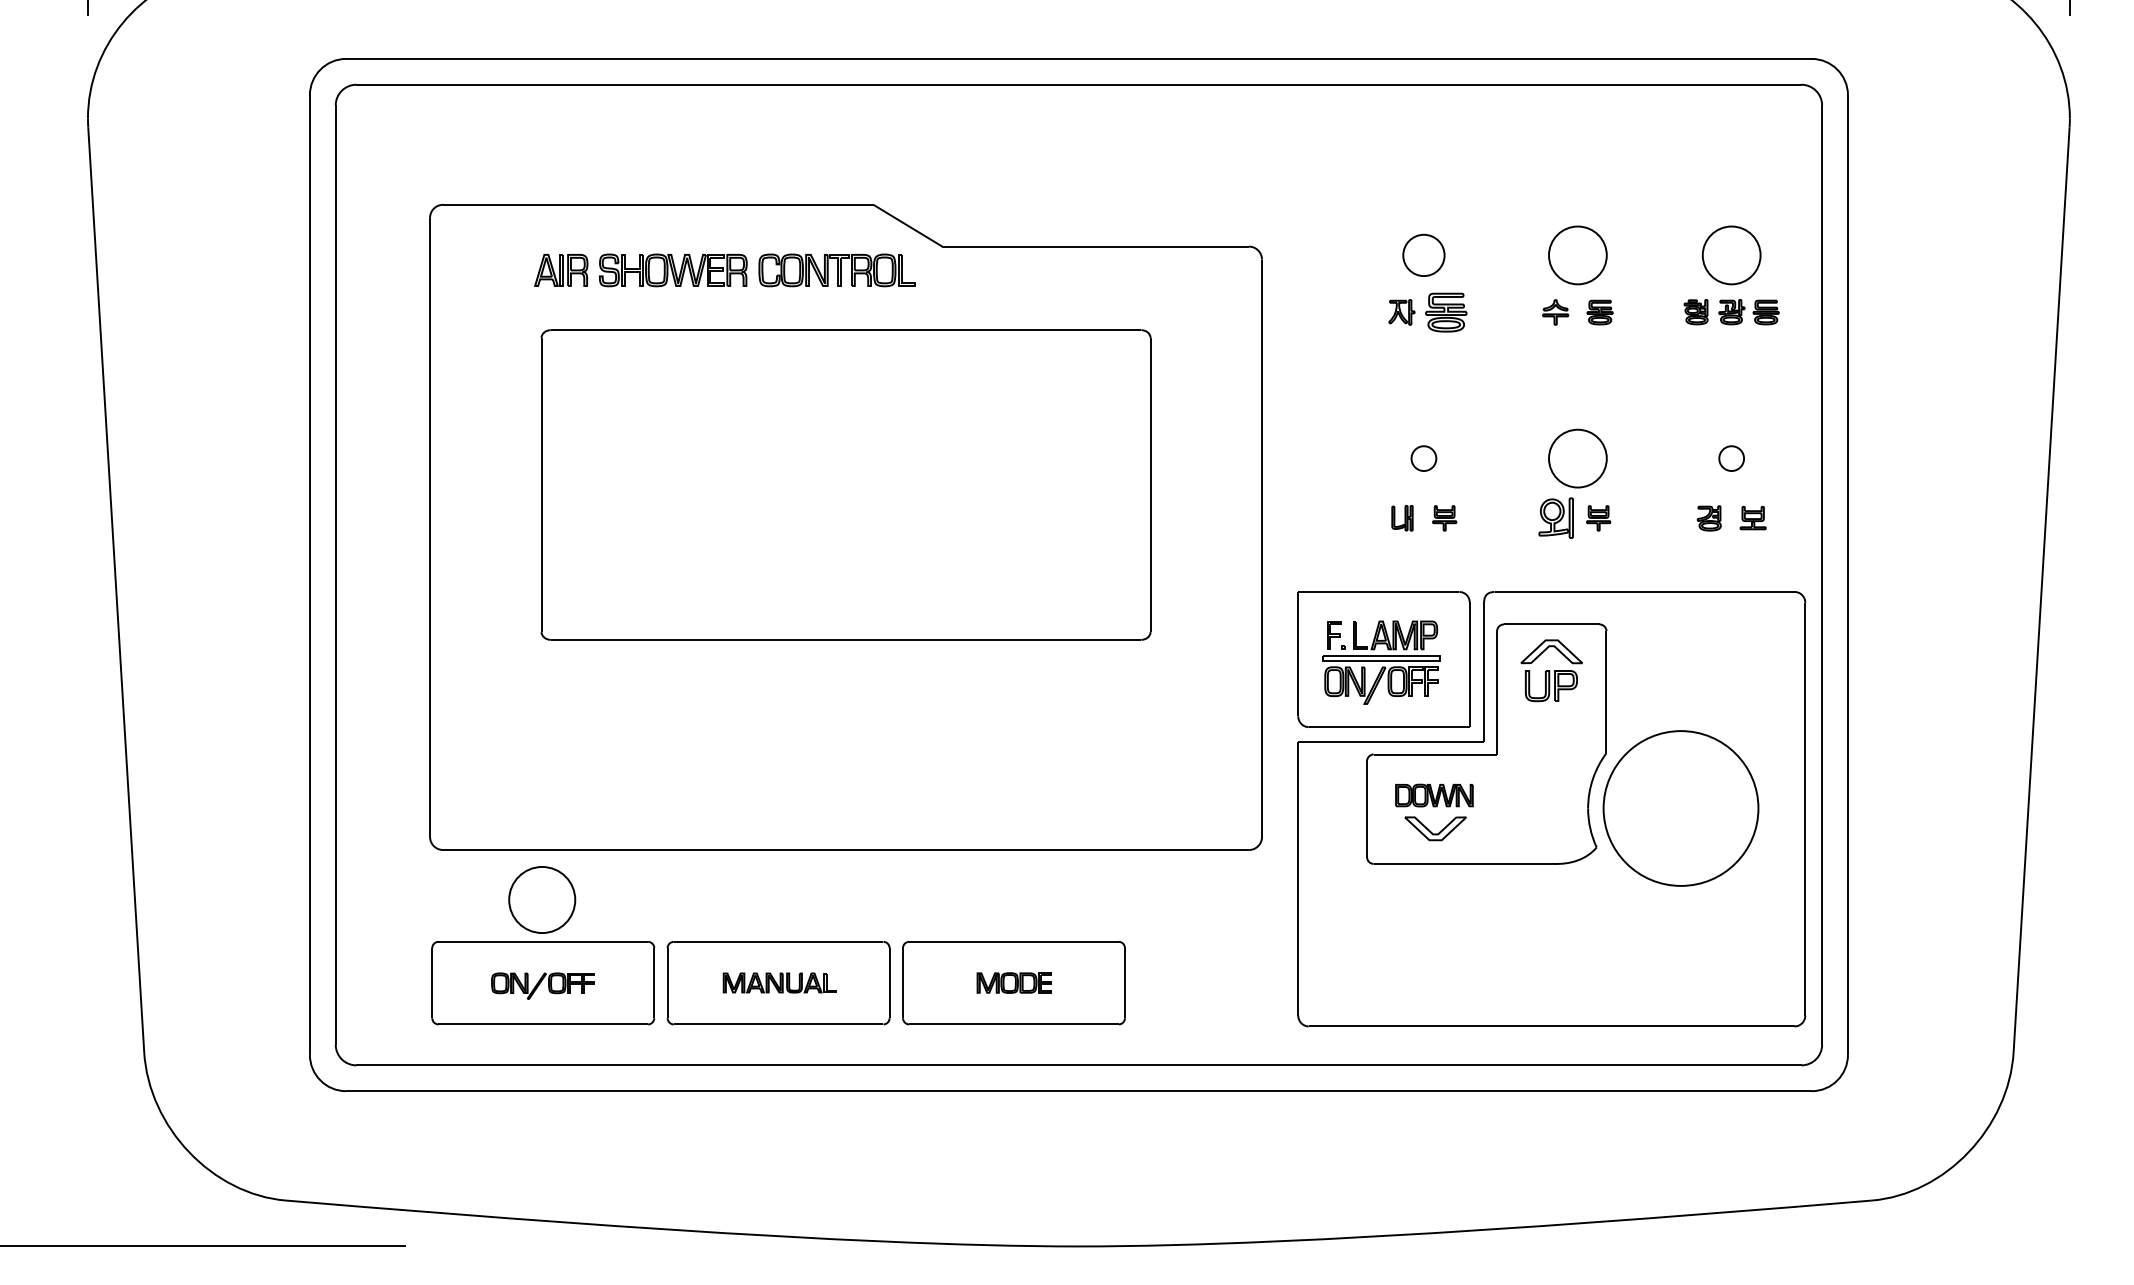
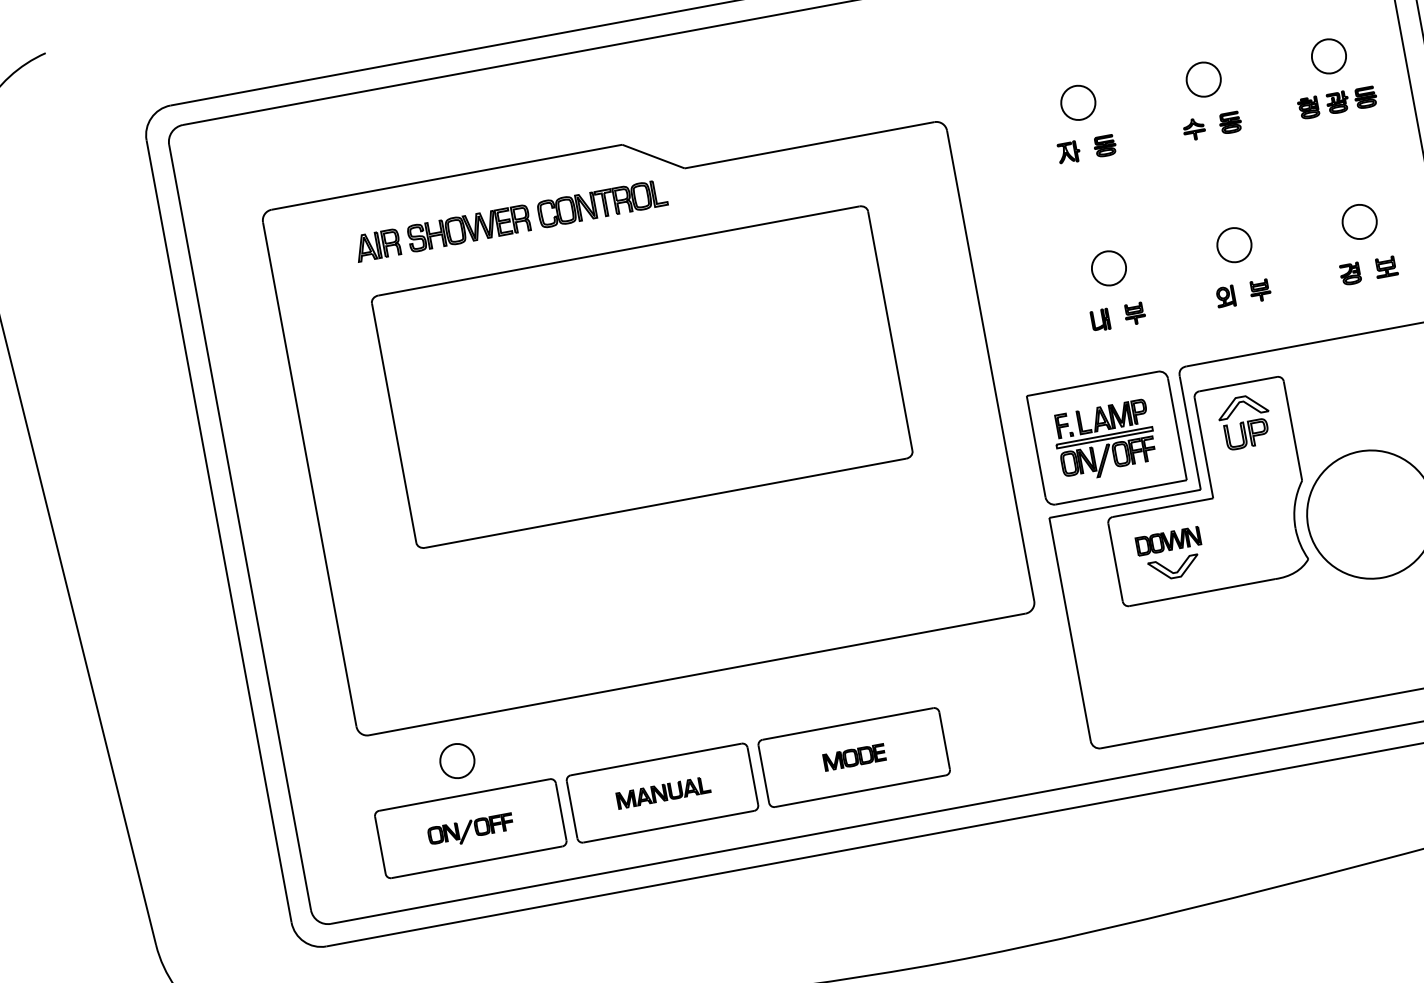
circle: (1577, 255) -> (1203, 79), size x0.71
circle: (1731, 255) -> (1328, 56), size x0.71
part: (1445, 312) -> (1104, 146), size x0.62
circle: (1423, 458) -> (1108, 268), size x1.67
circle: (1577, 458) -> (1234, 245), size x0.71
circle: (1731, 458) -> (1359, 221), size x1.67
part: (1555, 518) -> (1225, 297), size x0.62
circle: (541, 899) -> (456, 760), size x0.62

